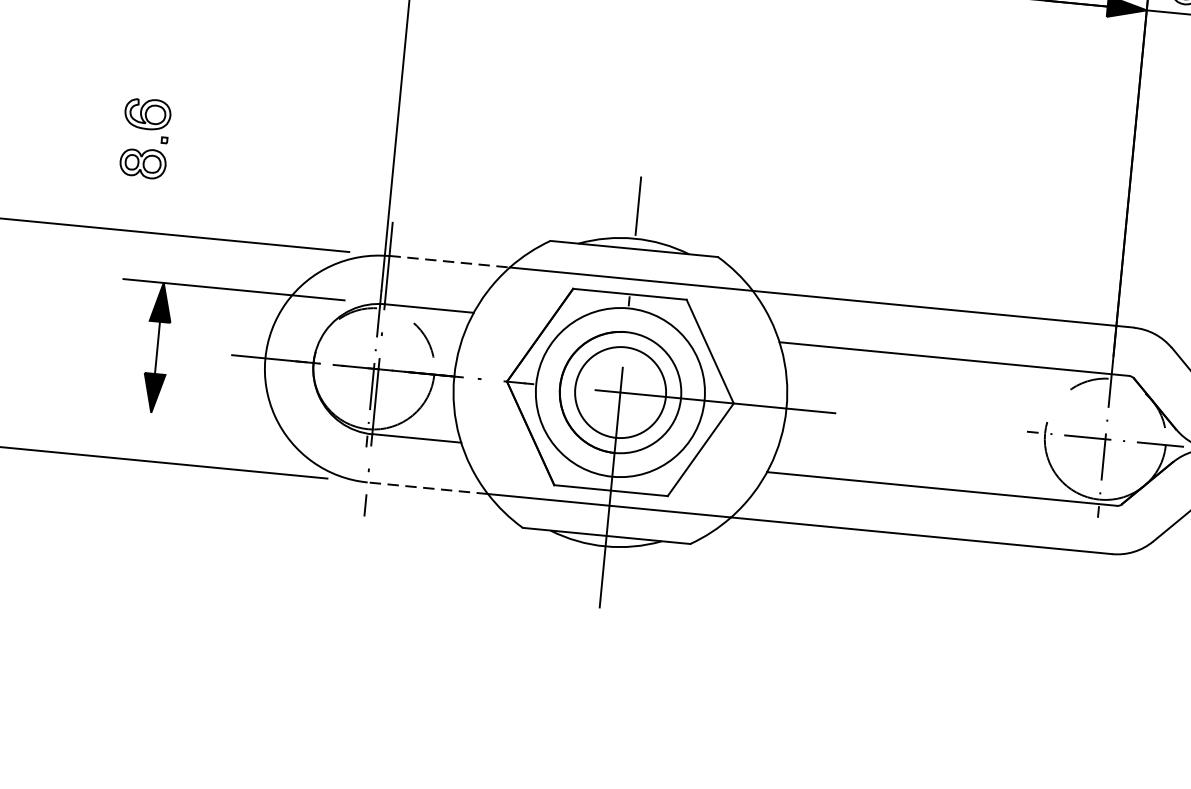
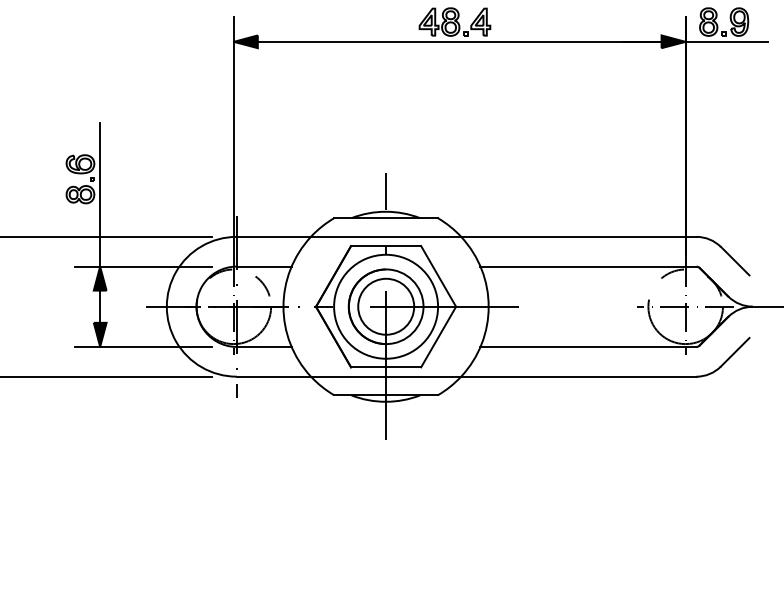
line: (175, 166) -> (100, 194), added
line: (450, 261) -> (274, 236), dashed -> solid
line: (221, 419) -> (143, 346), added
line: (427, 487) -> (273, 376), dashed -> solid

